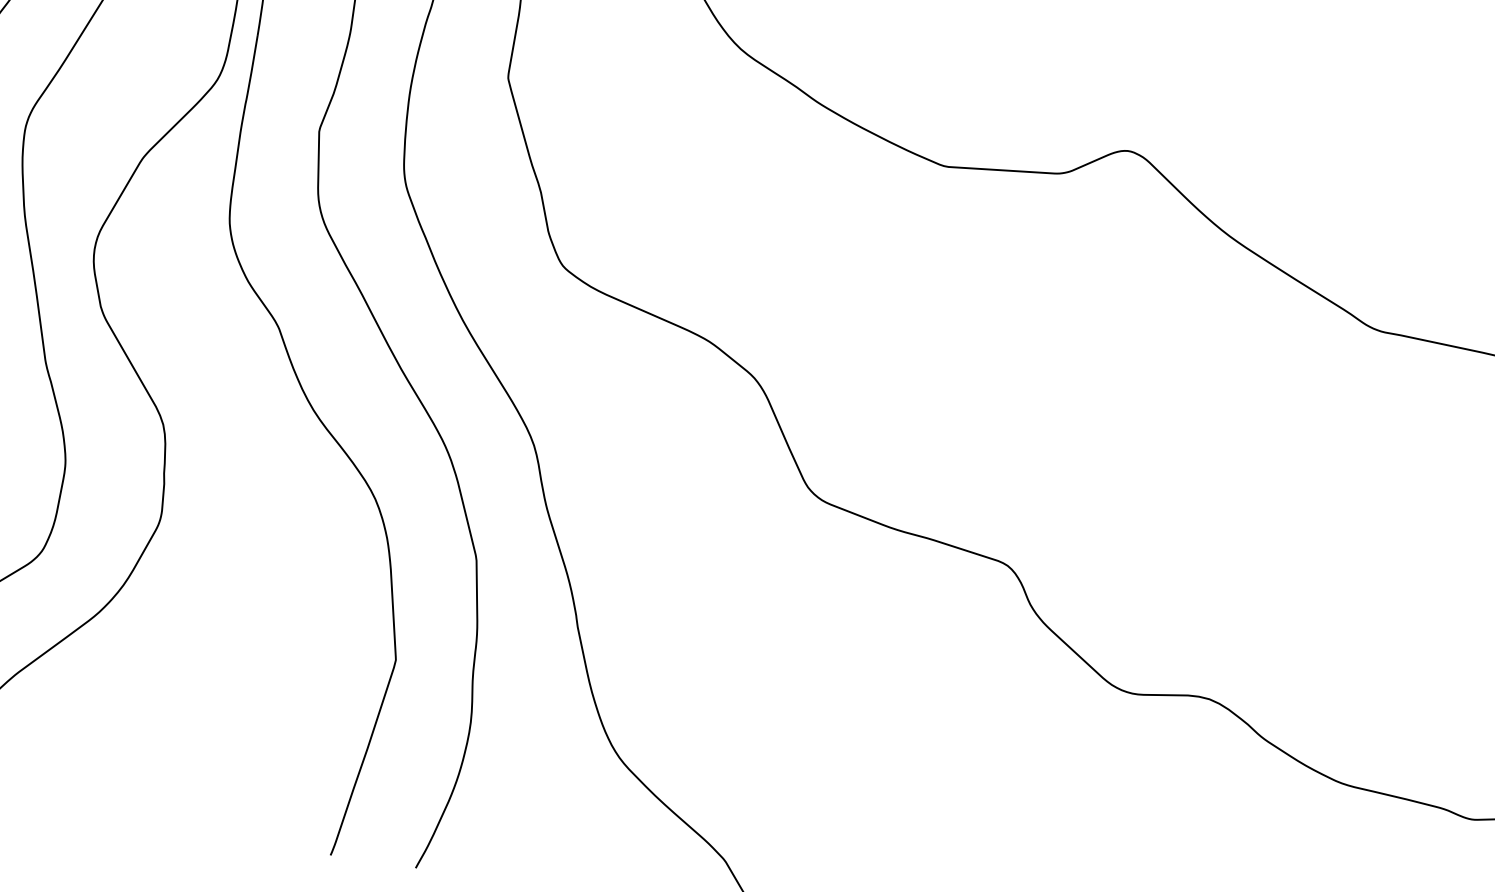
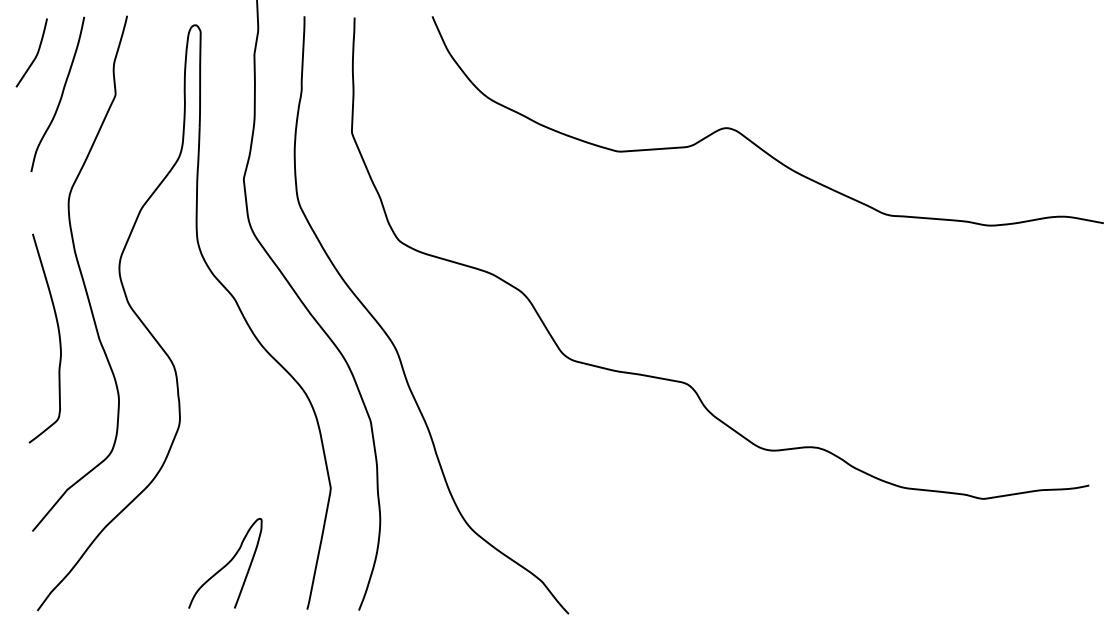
curve: (207, 761) -> (226, 563), added

